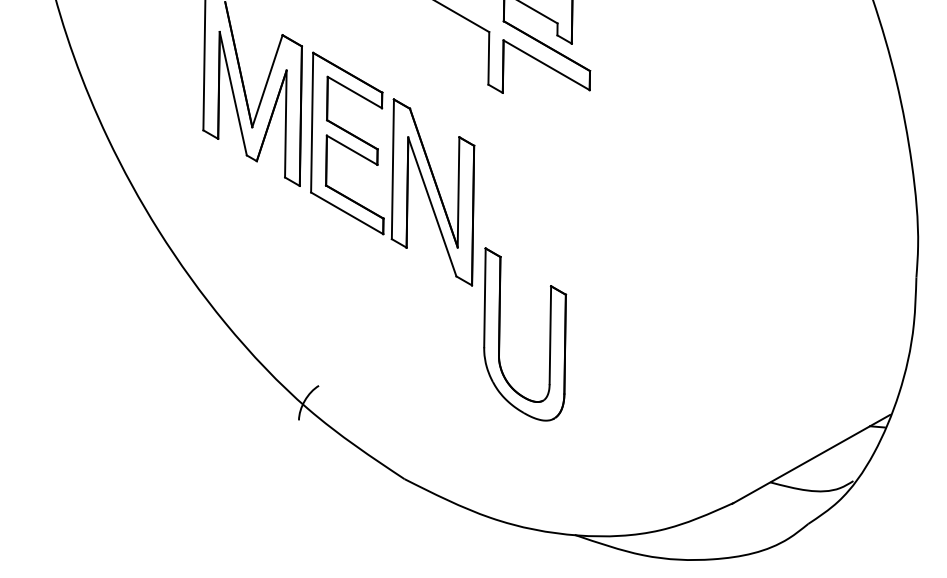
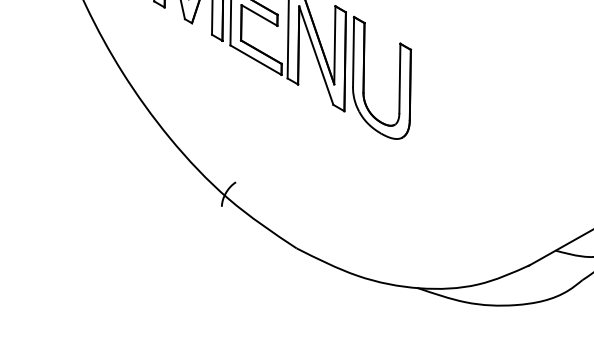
part: (549, 334) -> (399, 77), moved

